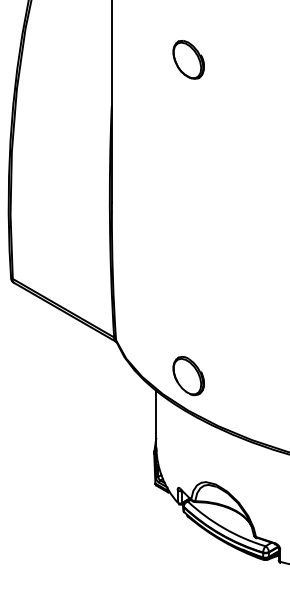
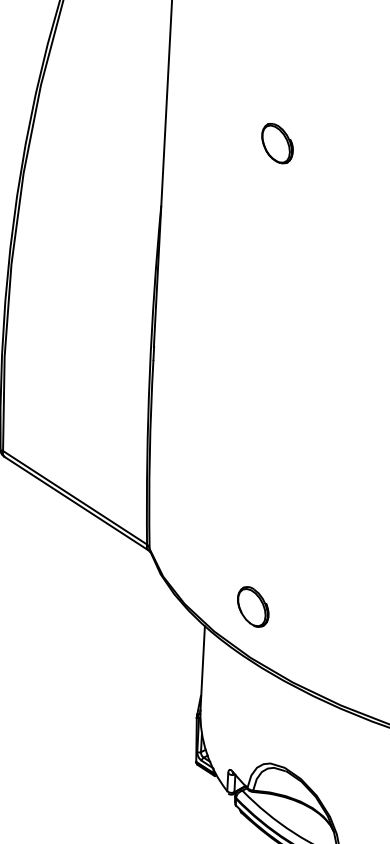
part: (188, 59) -> (277, 143), size x0.7
part: (188, 376) -> (252, 607), size x0.7

